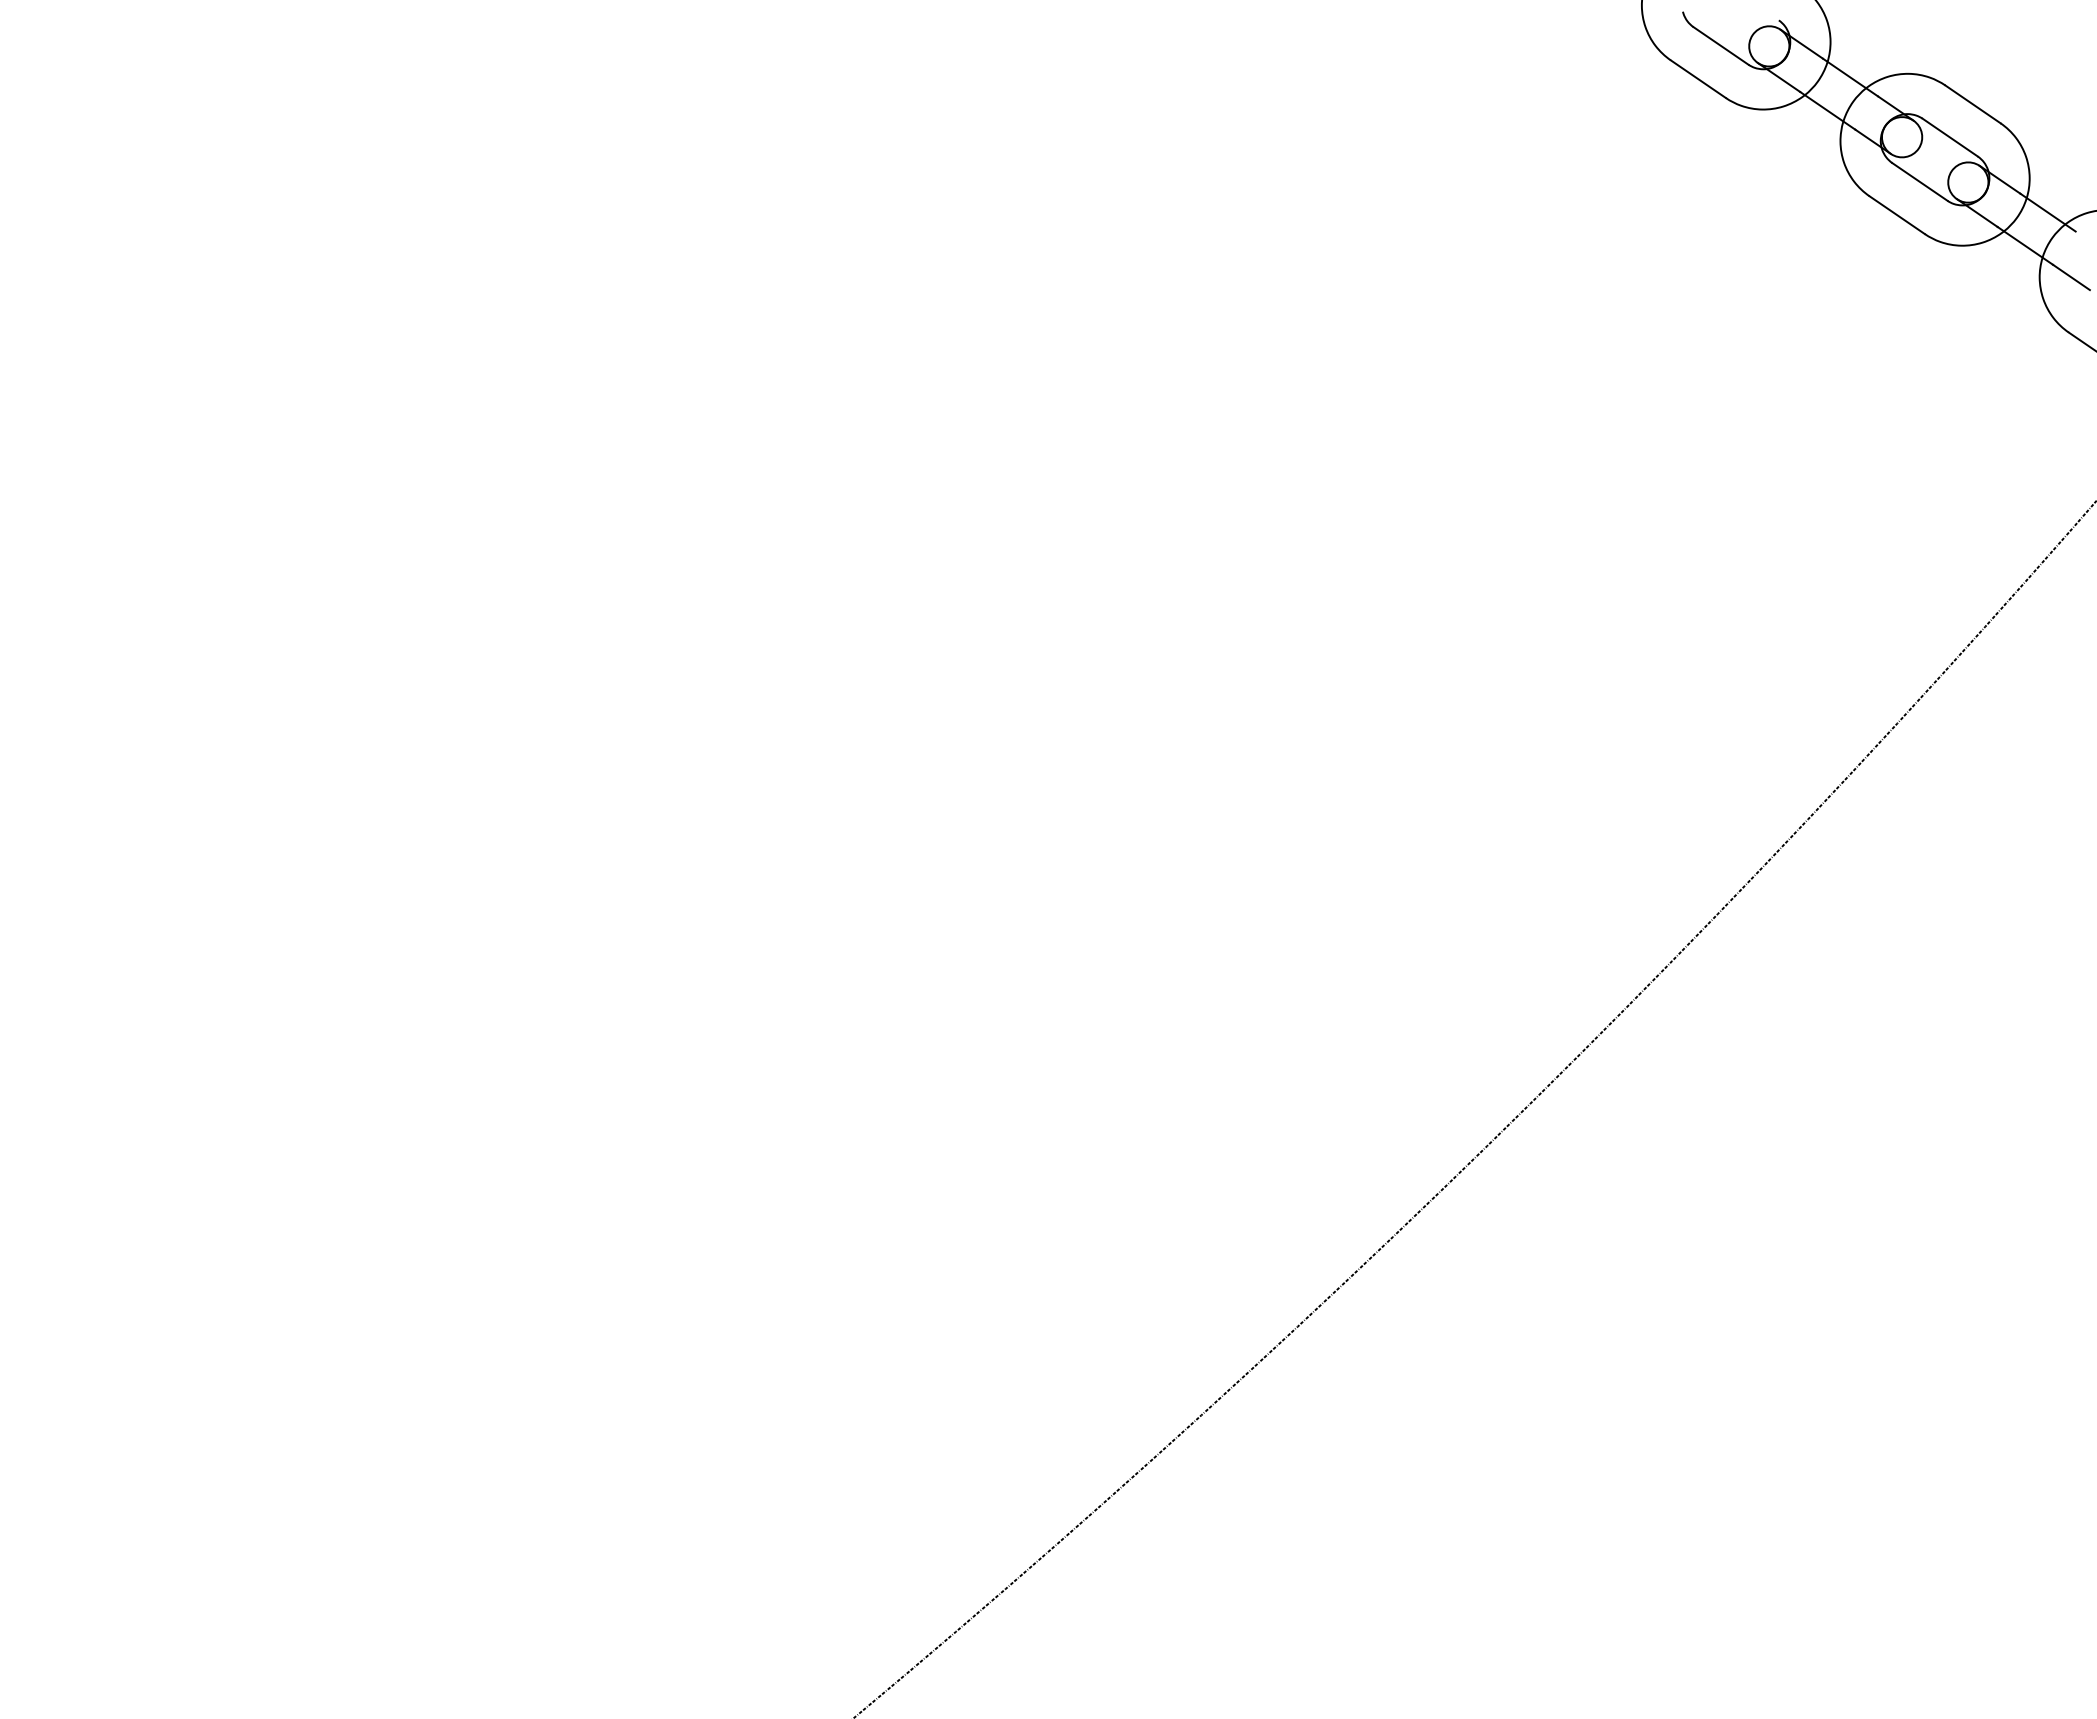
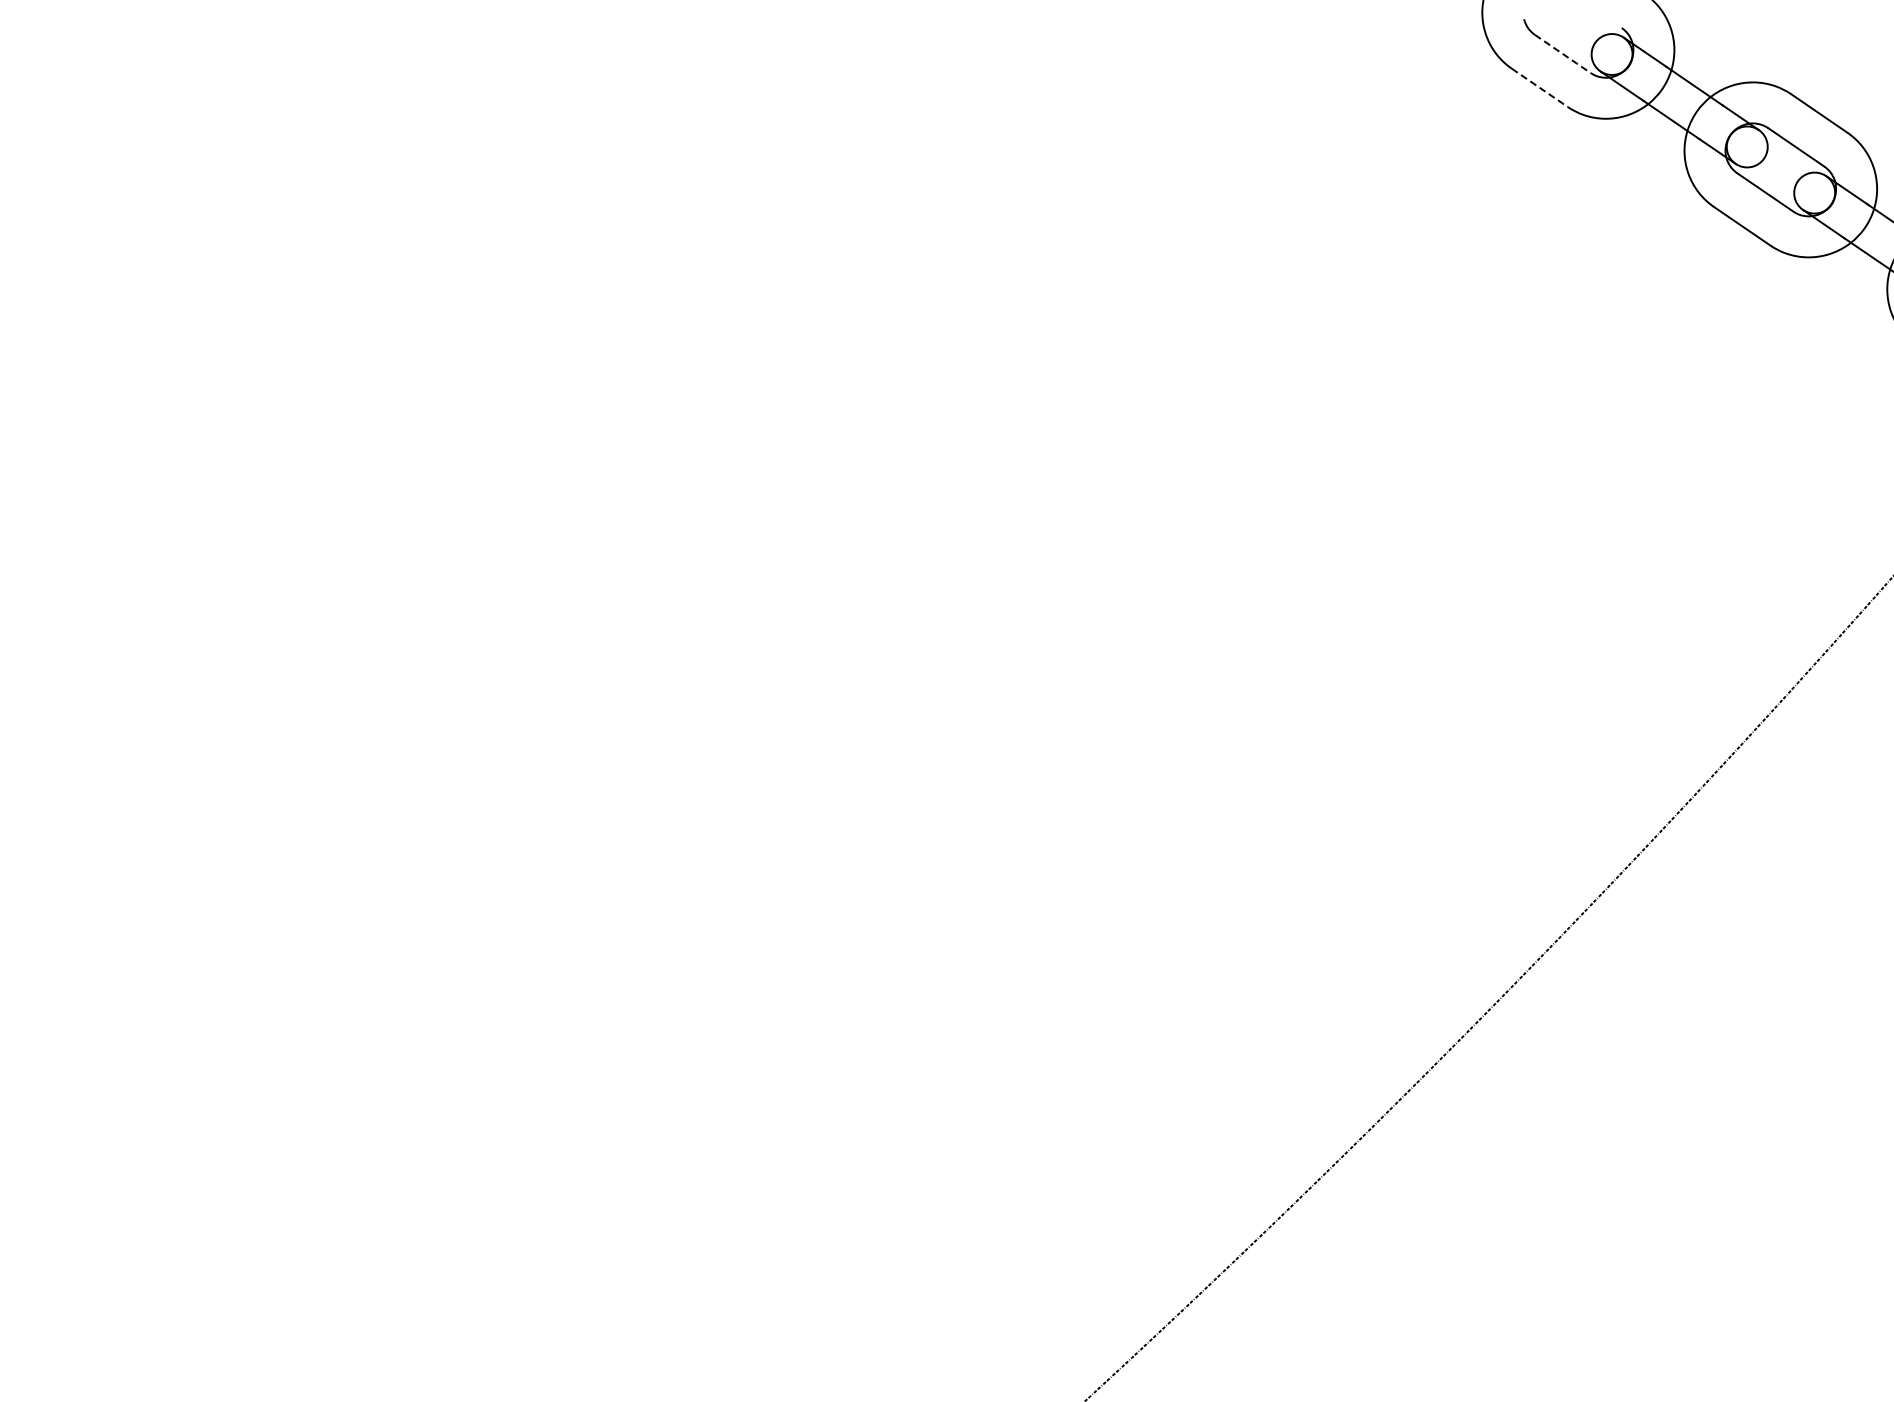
line: (1721, 46) -> (1563, 54), solid -> dashed
line: (1698, 79) -> (1539, 88), solid -> dashed

